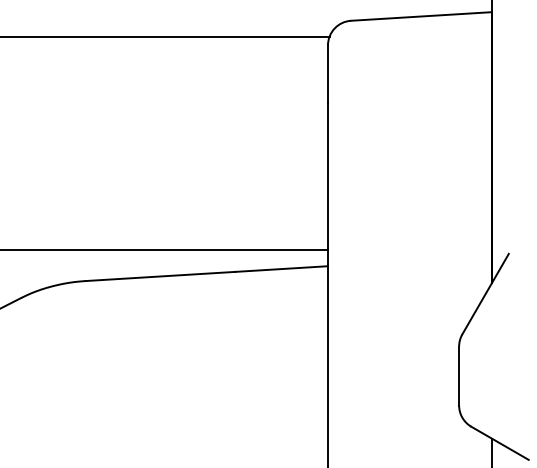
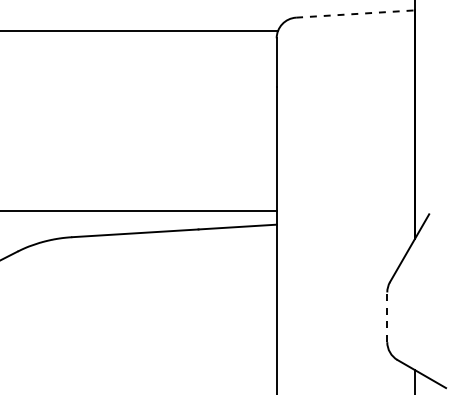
line: (421, 16) -> (355, 14), solid -> dashed
line: (459, 375) -> (387, 316), solid -> dashed

